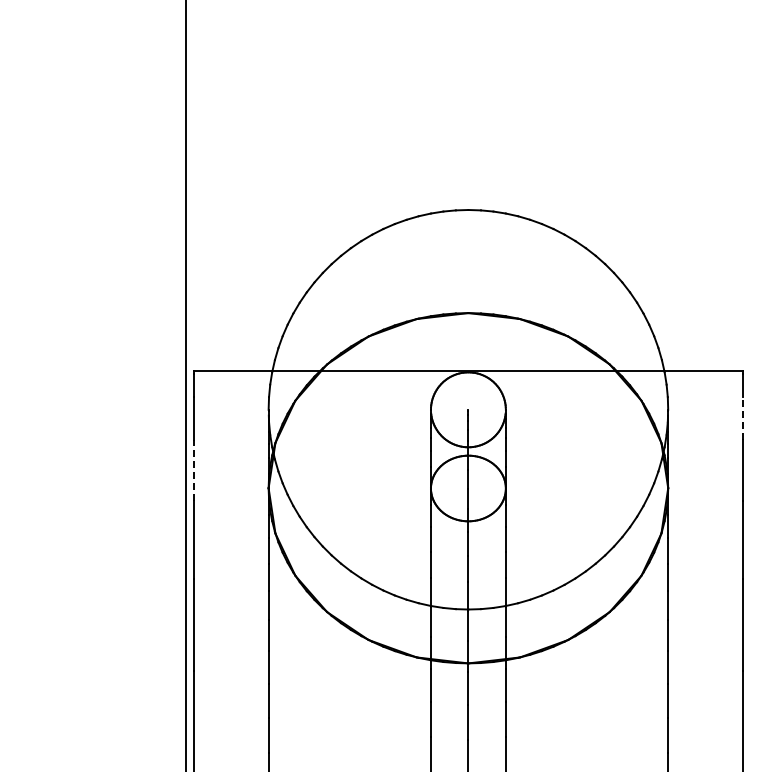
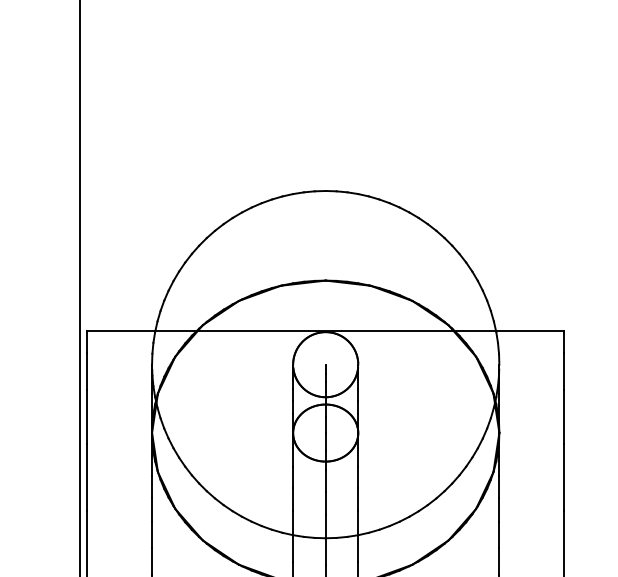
line: (743, 417) -> (564, 371), dashed -> solid
line: (193, 470) -> (86, 417), dashed -> solid

